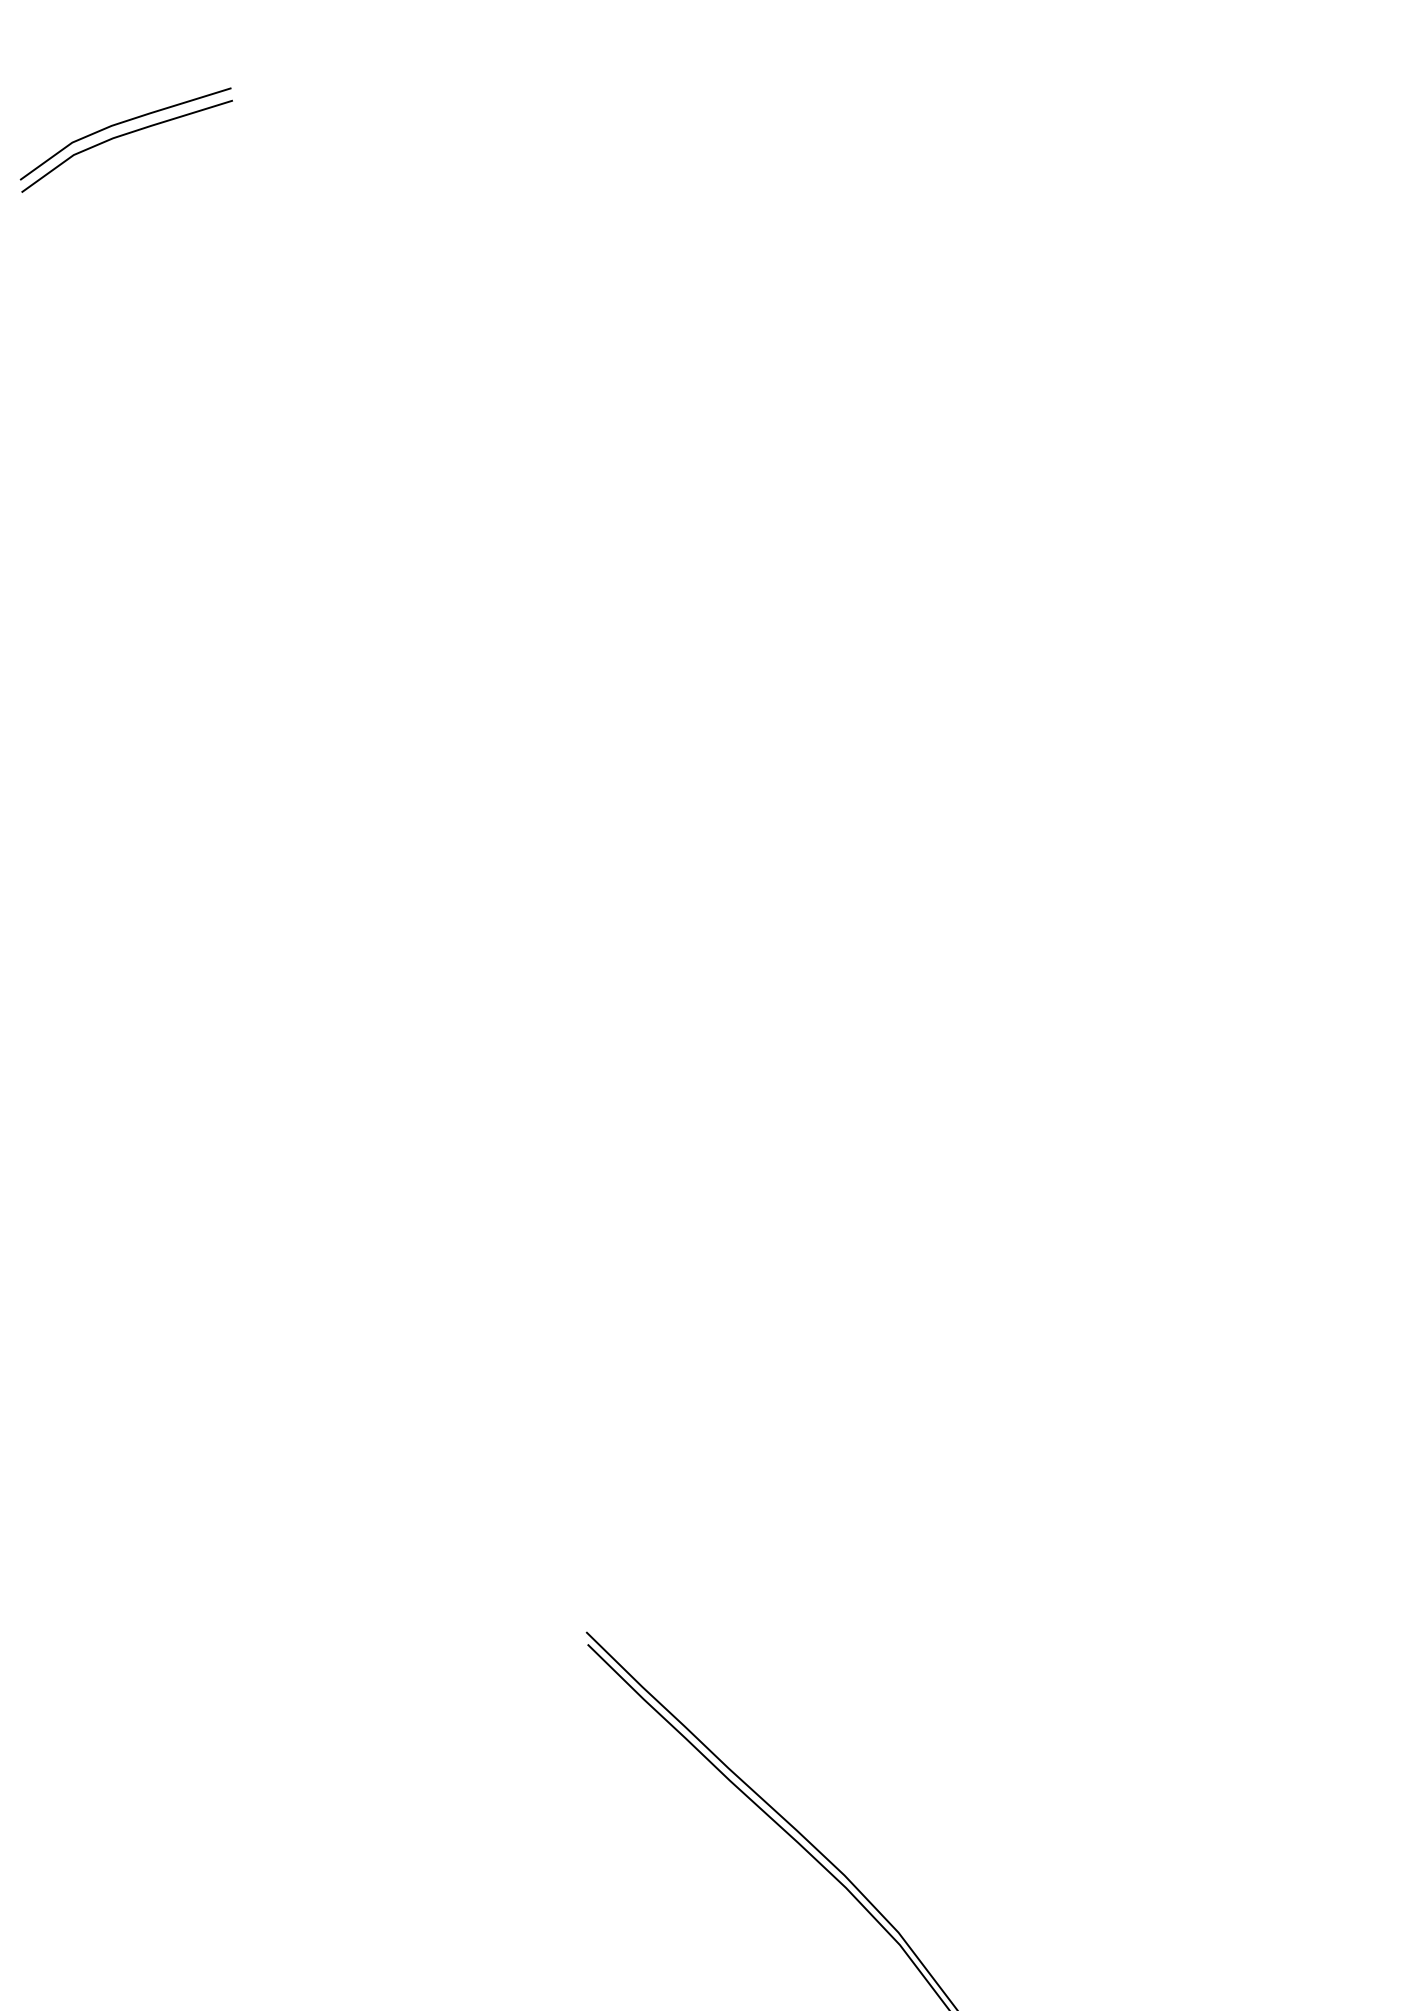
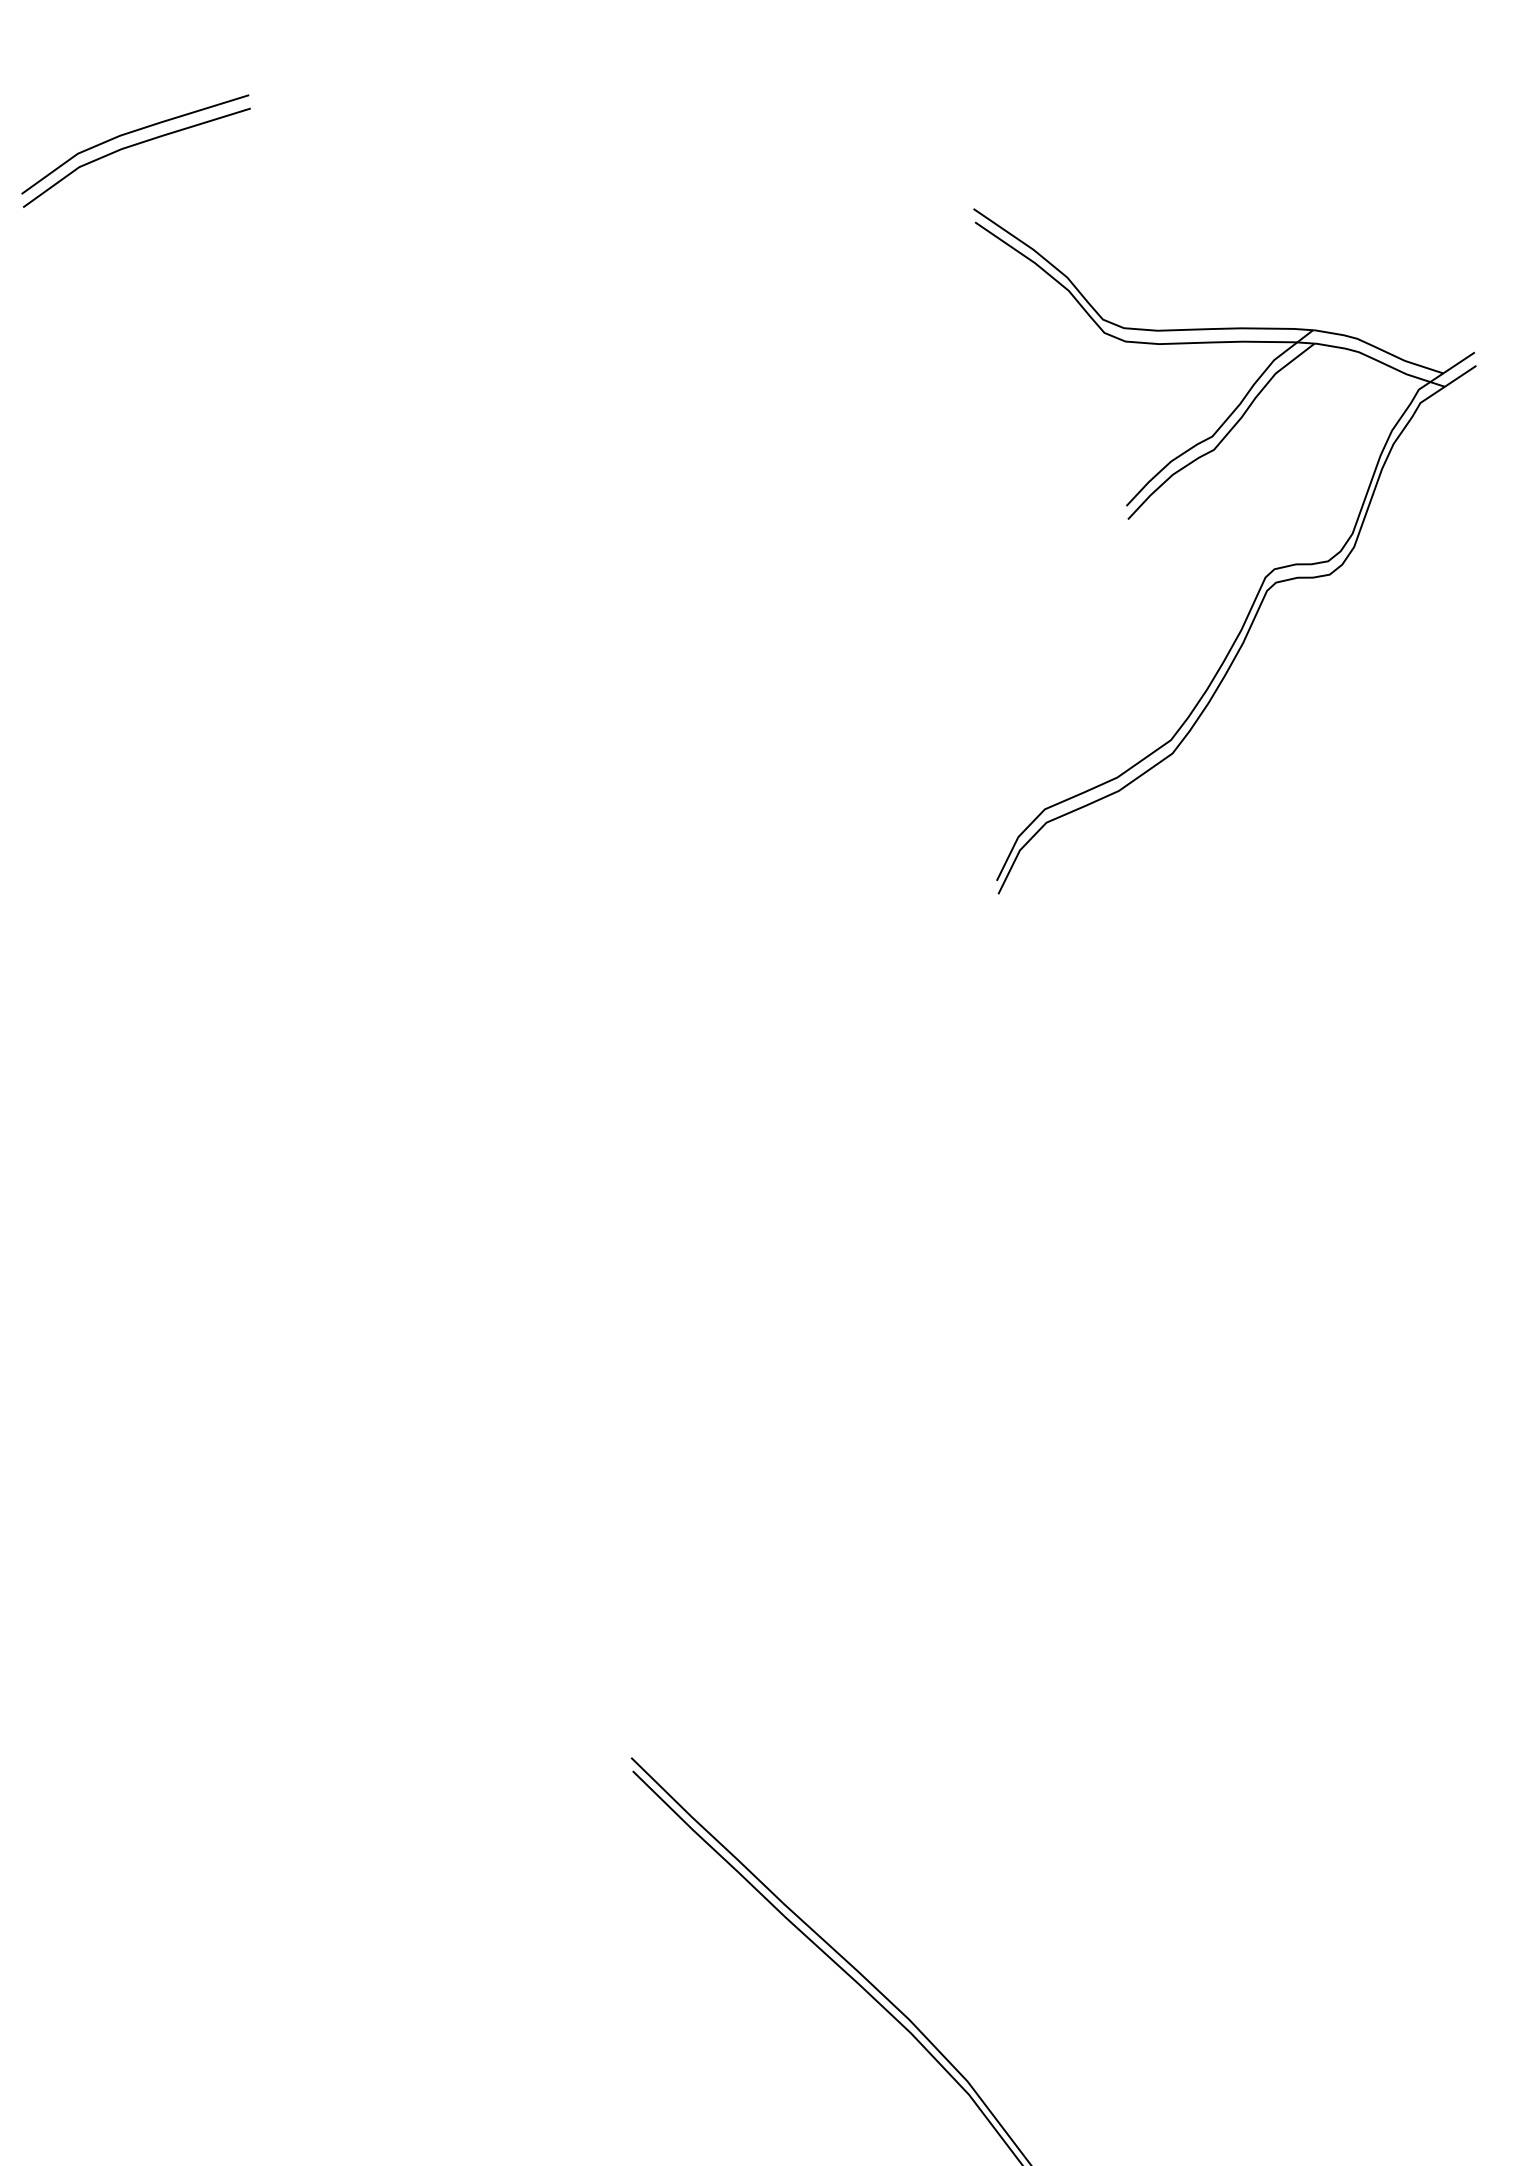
part: (1174, 536) -> (1264, 577), added

